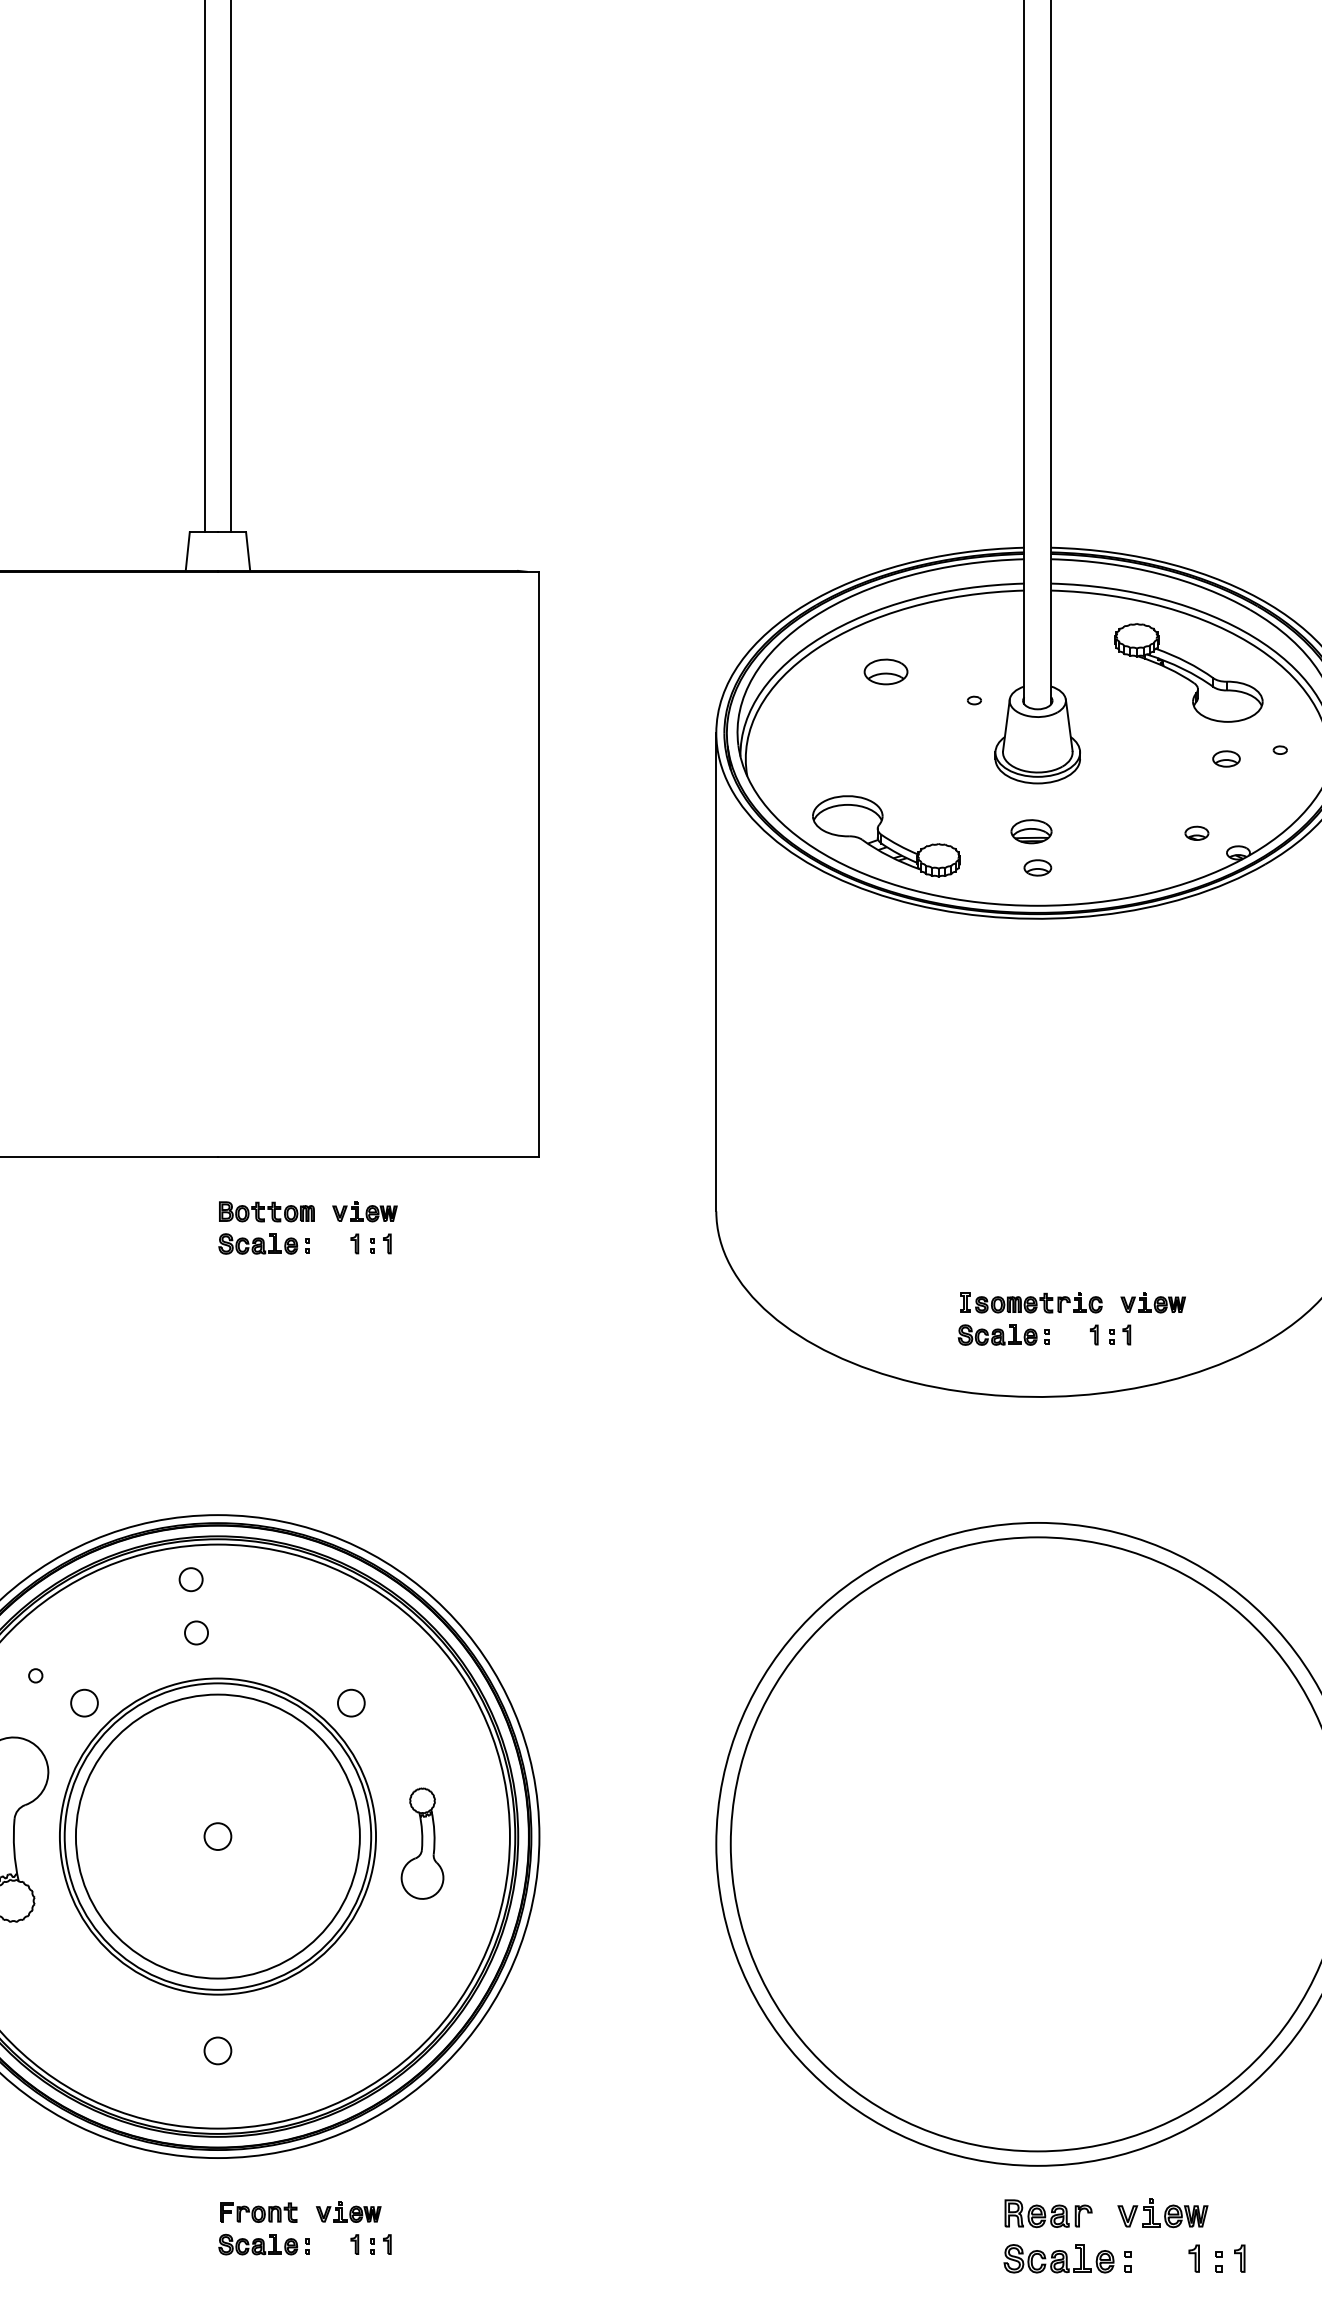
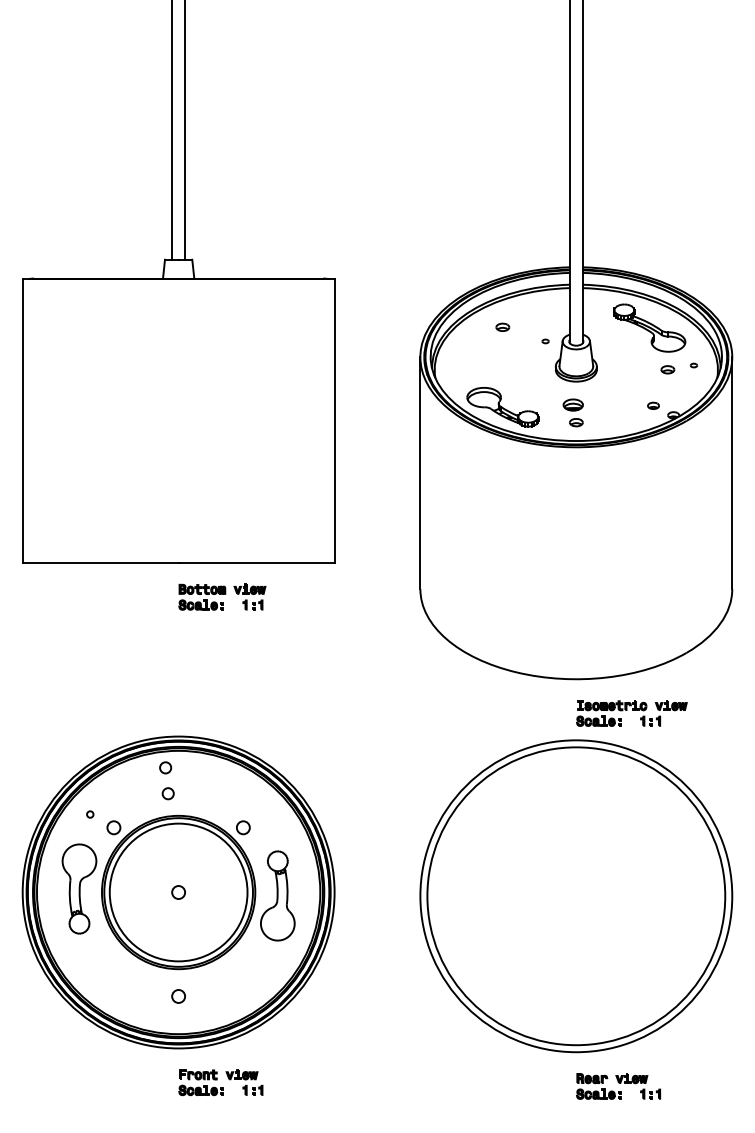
part: (885, 669) -> (502, 326), size x0.62
part: (1071, 1319) -> (631, 713), moved
part: (421, 1842) -> (277, 895), size x1.67
part: (1124, 2236) -> (618, 1086), size x0.71

